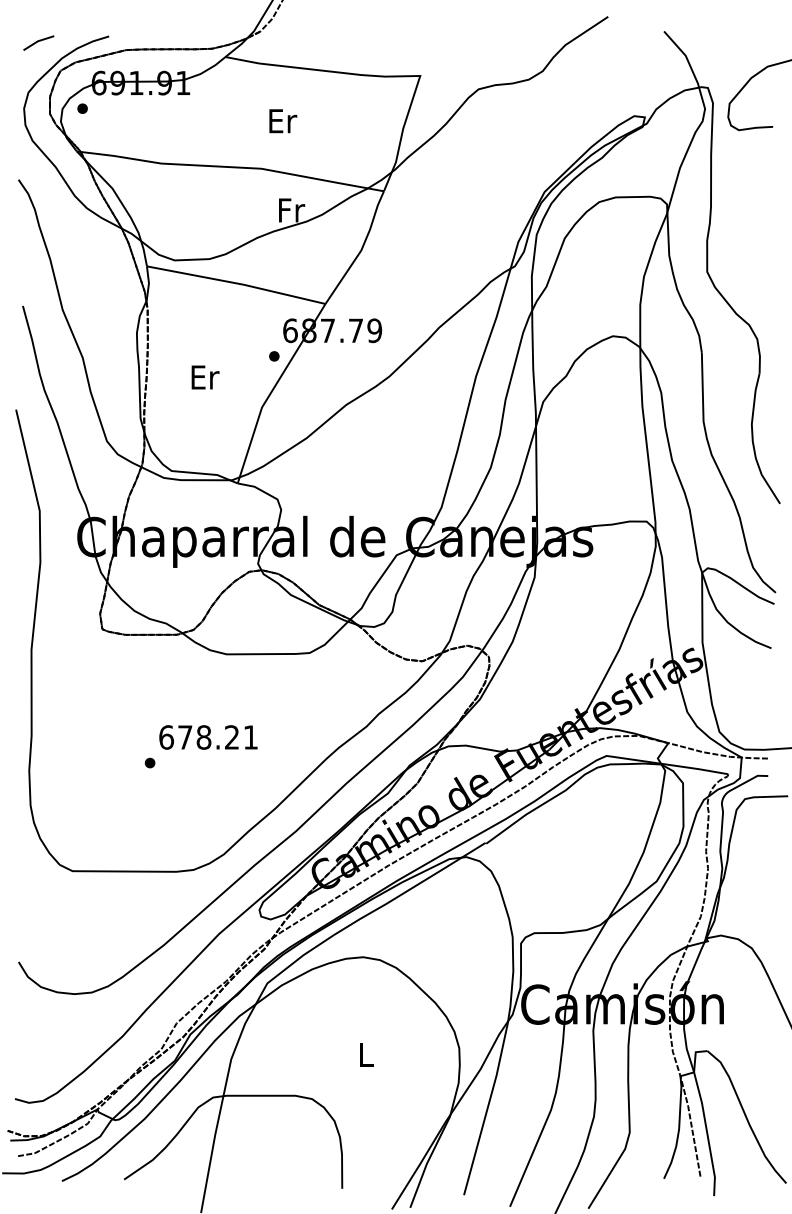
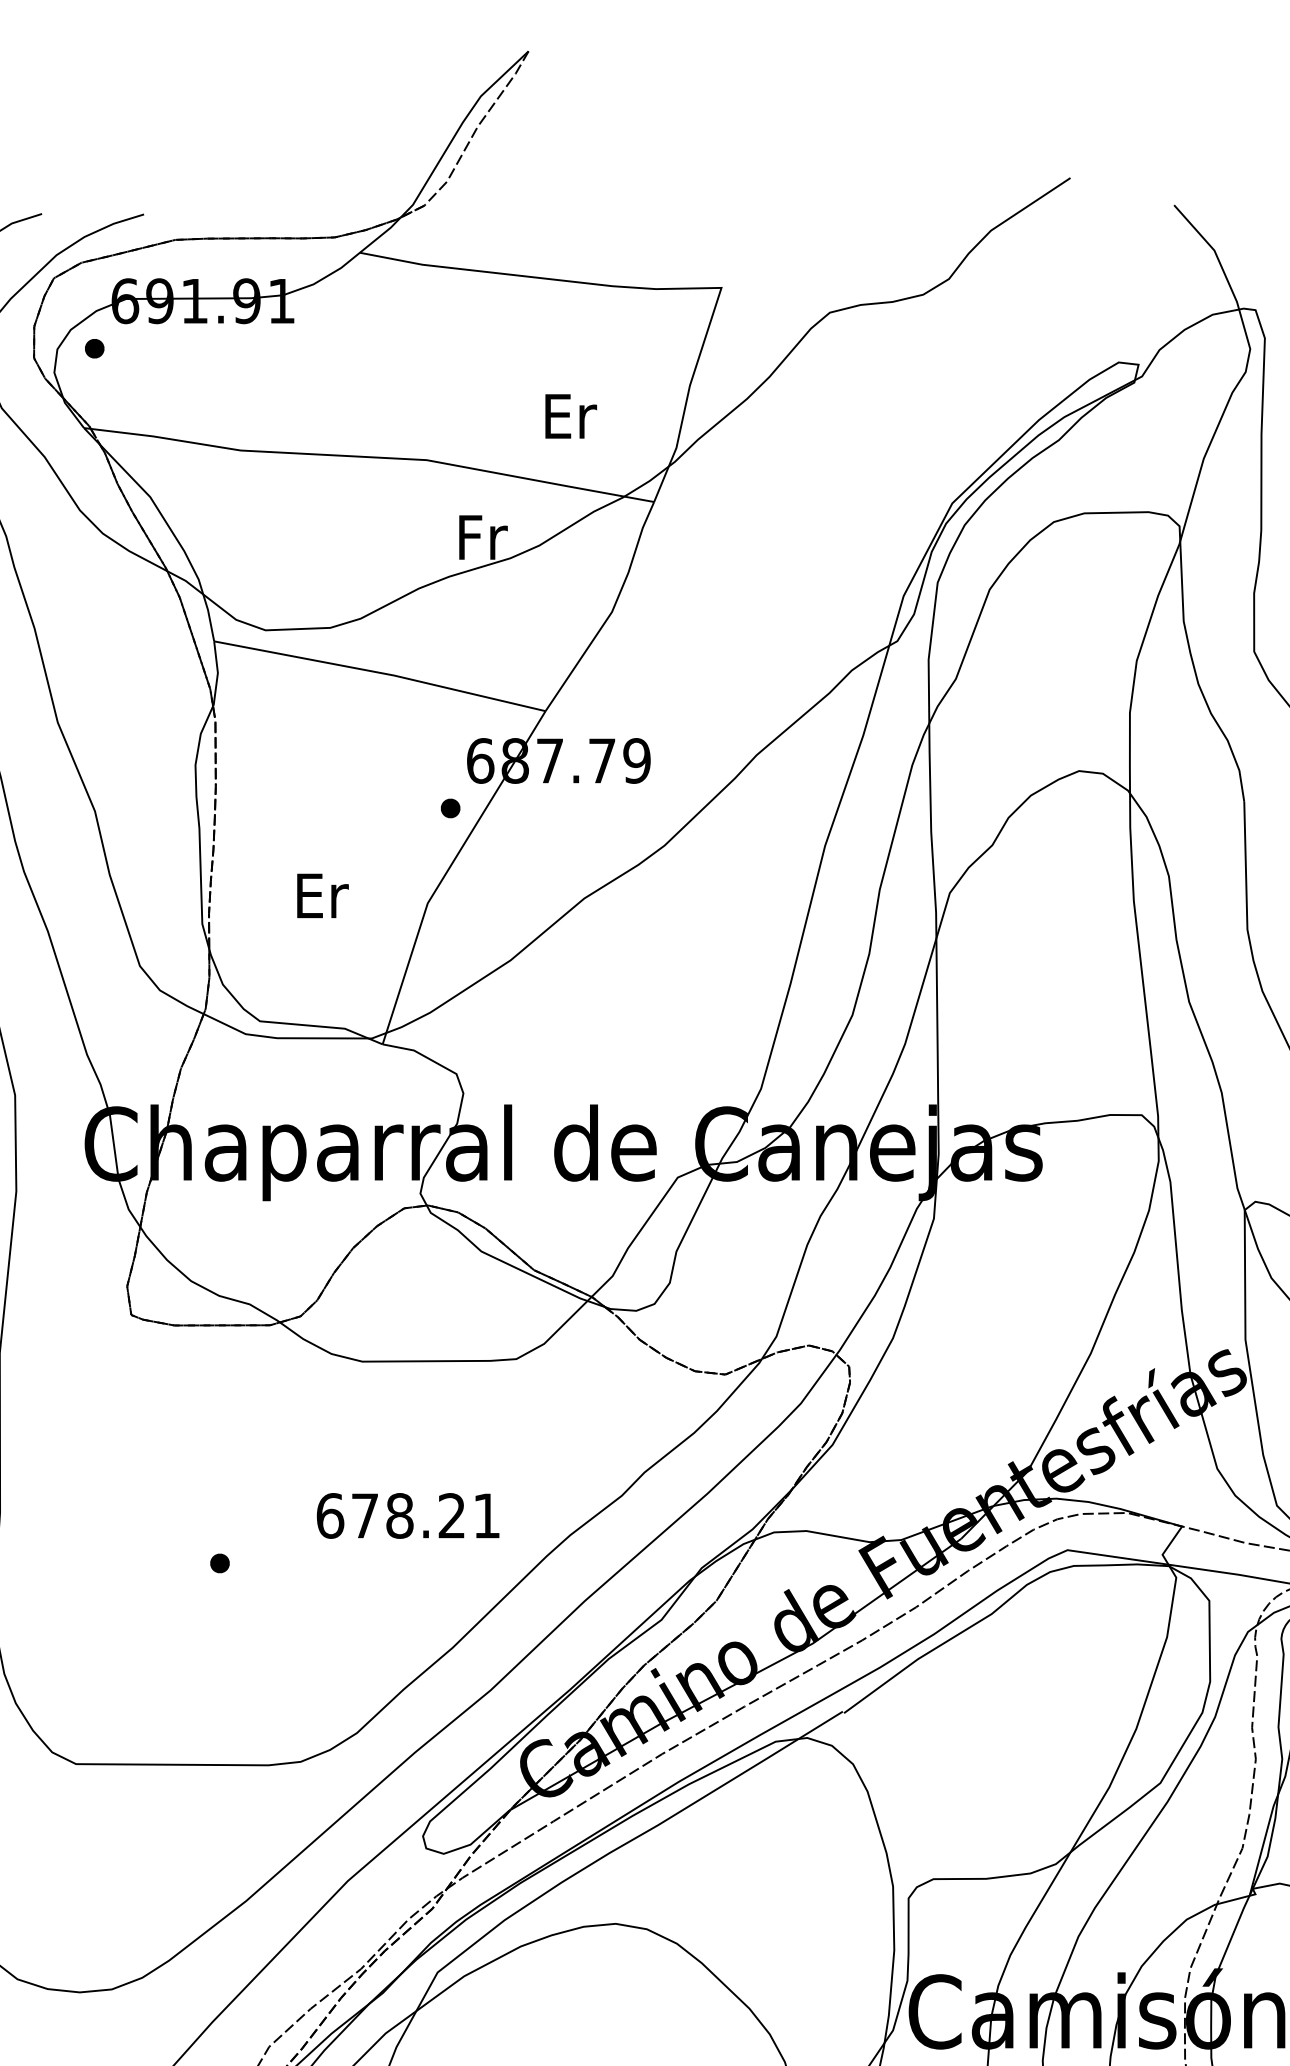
text: (283, 121) -> (571, 416), moved
text: (205, 377) -> (322, 895), moved
text: (208, 737) -> (408, 1515), moved

